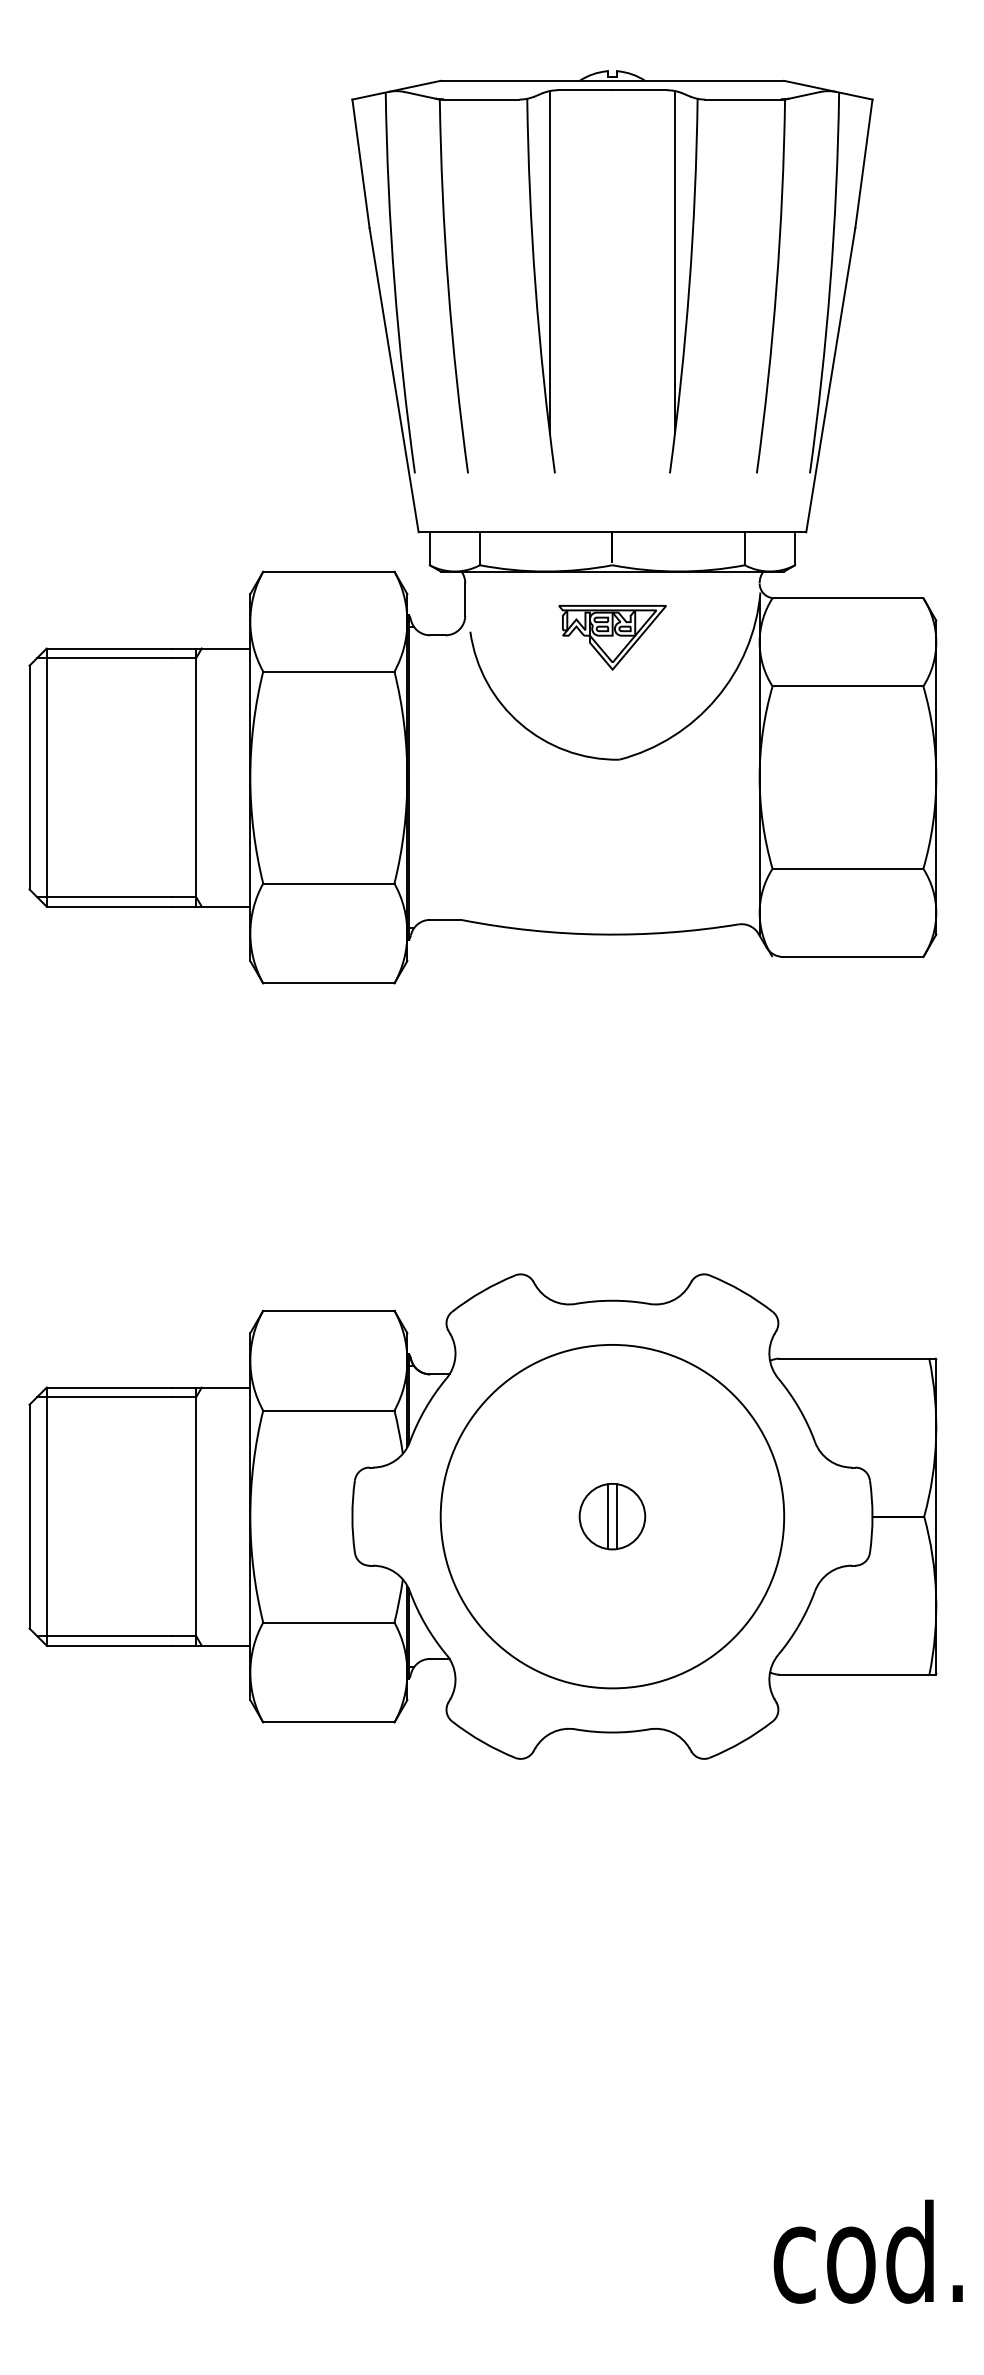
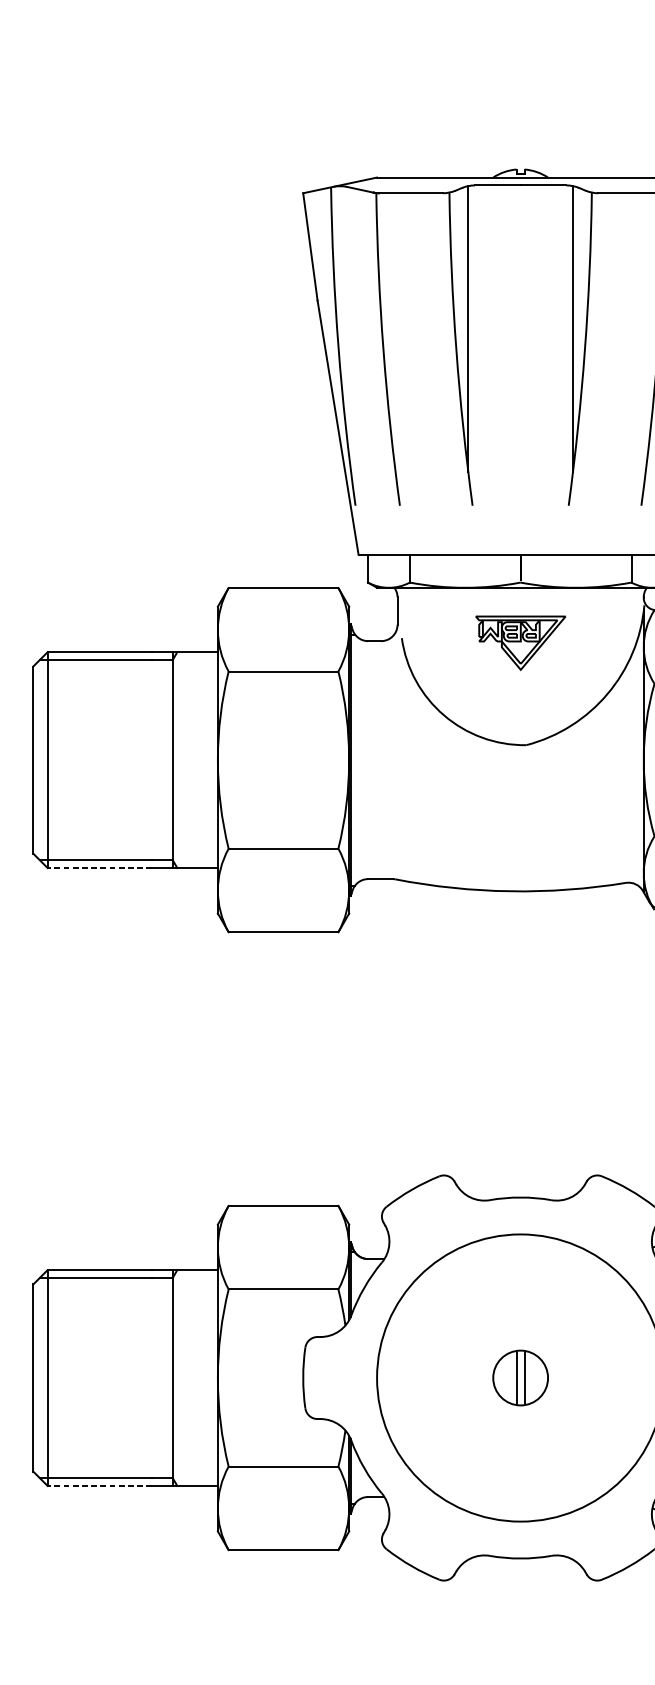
line: (109, 906) -> (100, 867), solid -> dashed
line: (109, 1645) -> (100, 1485), solid -> dashed

